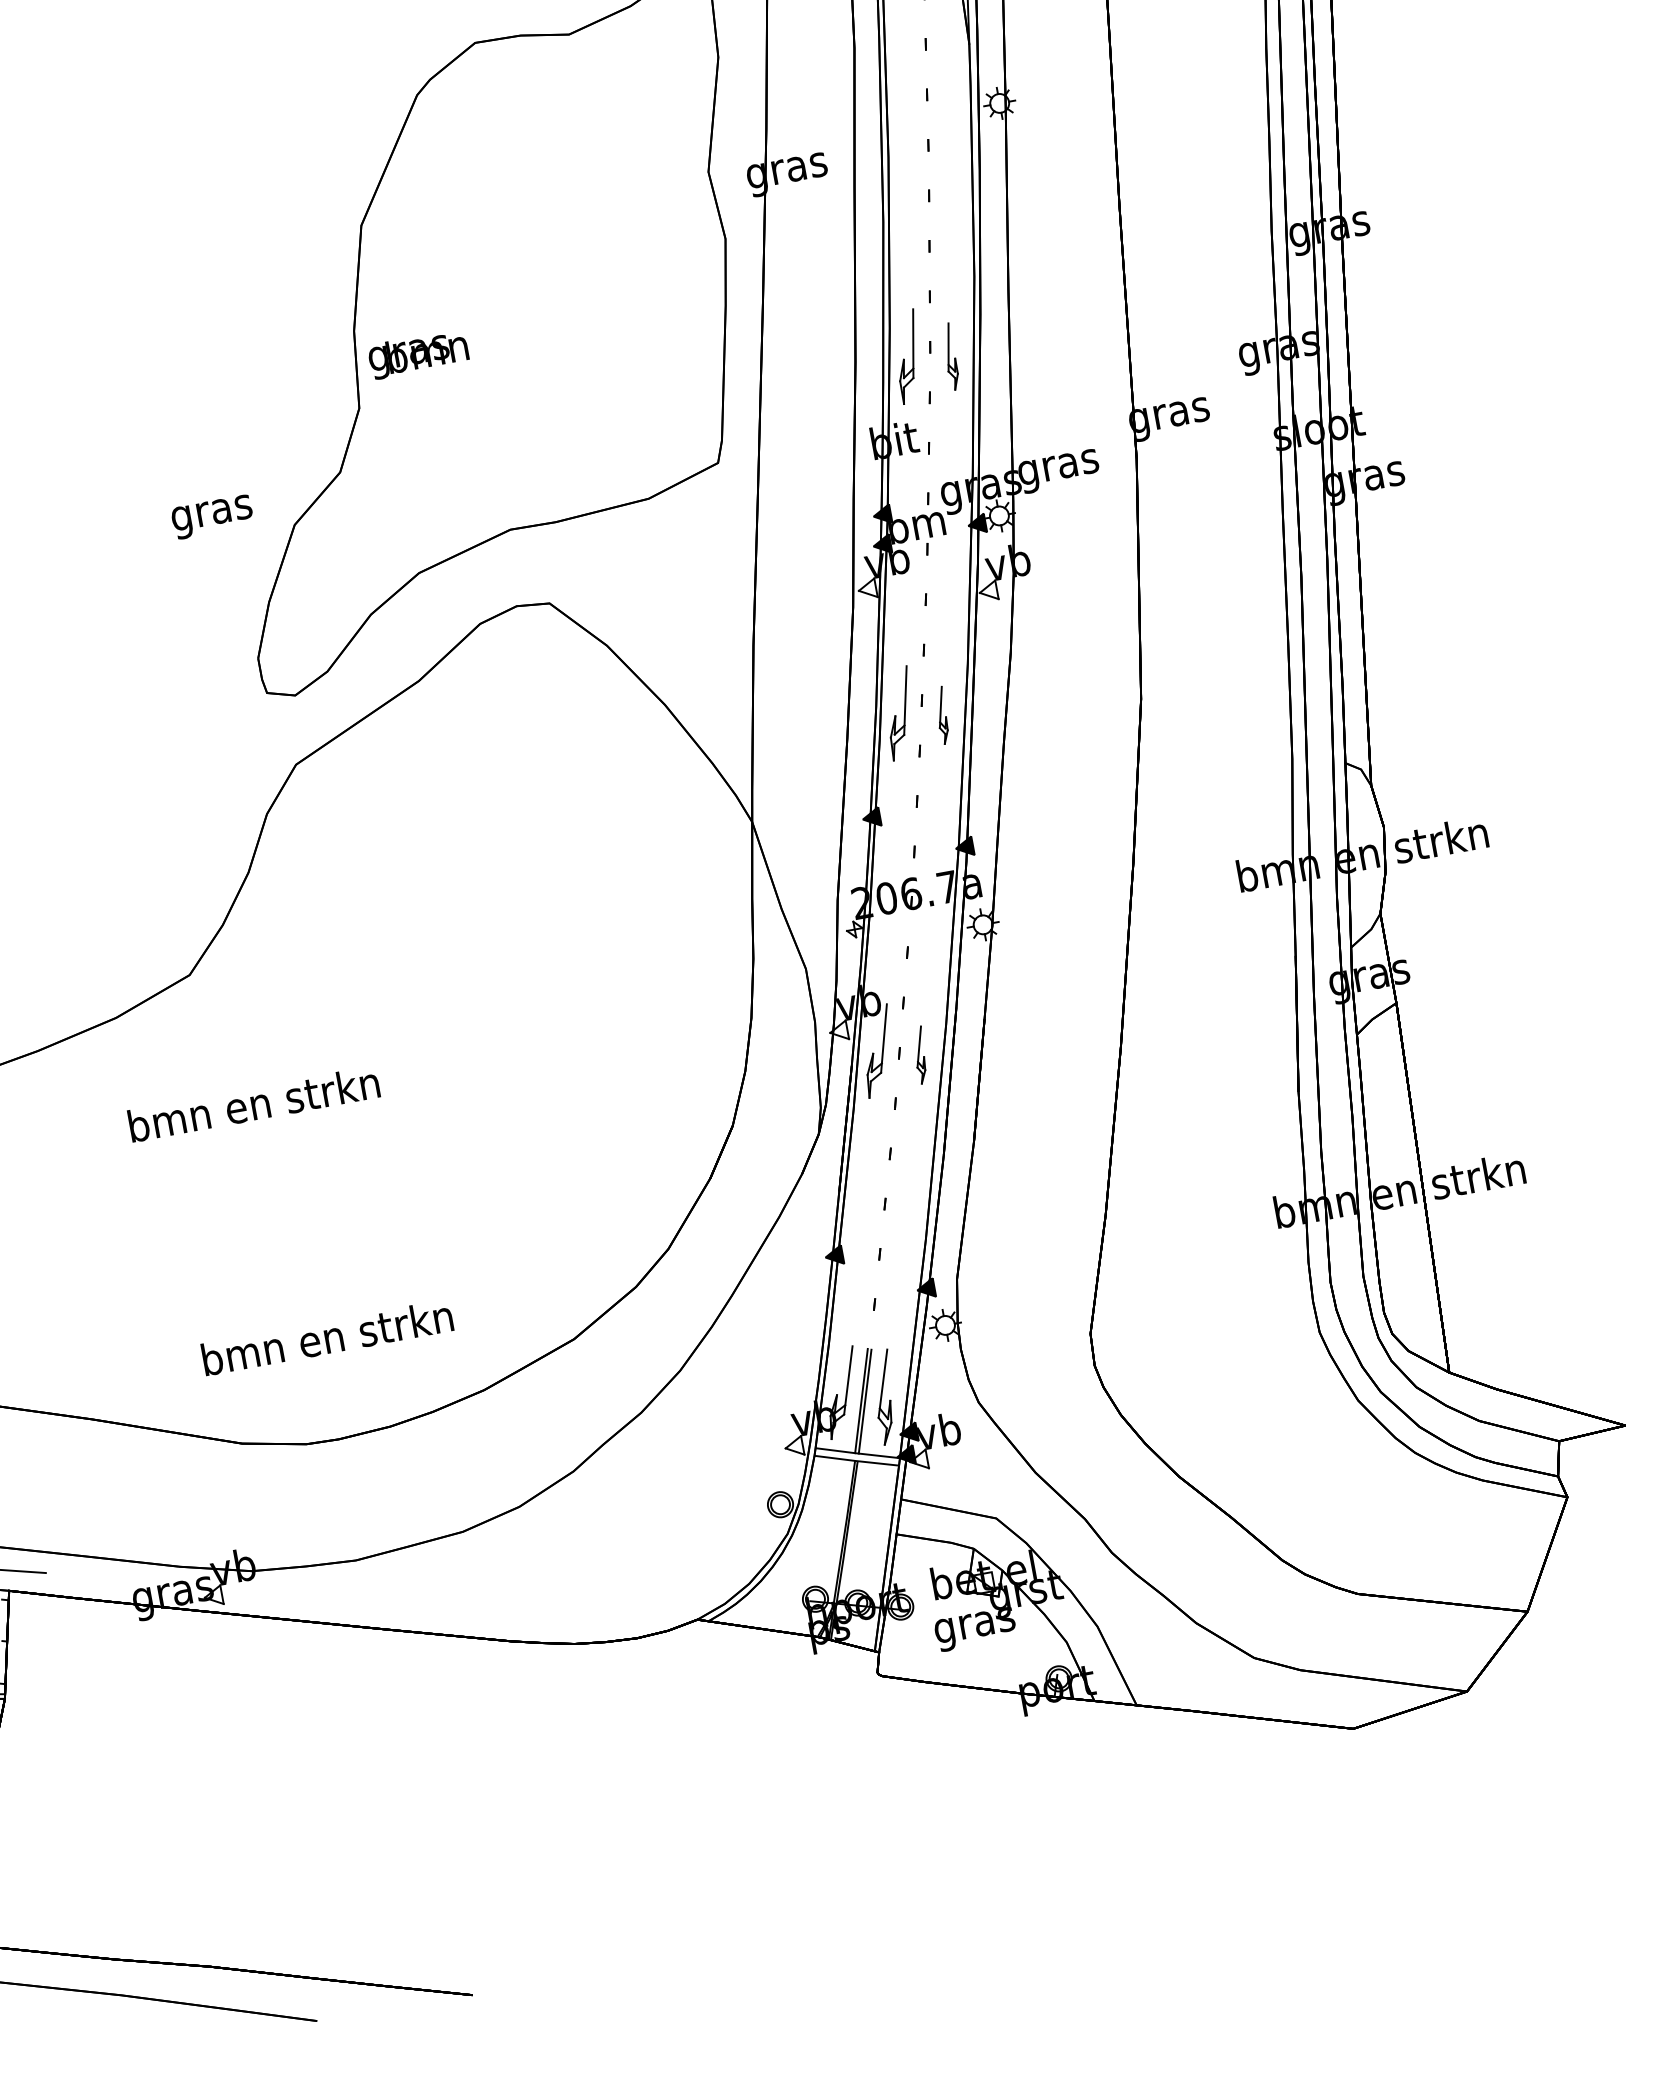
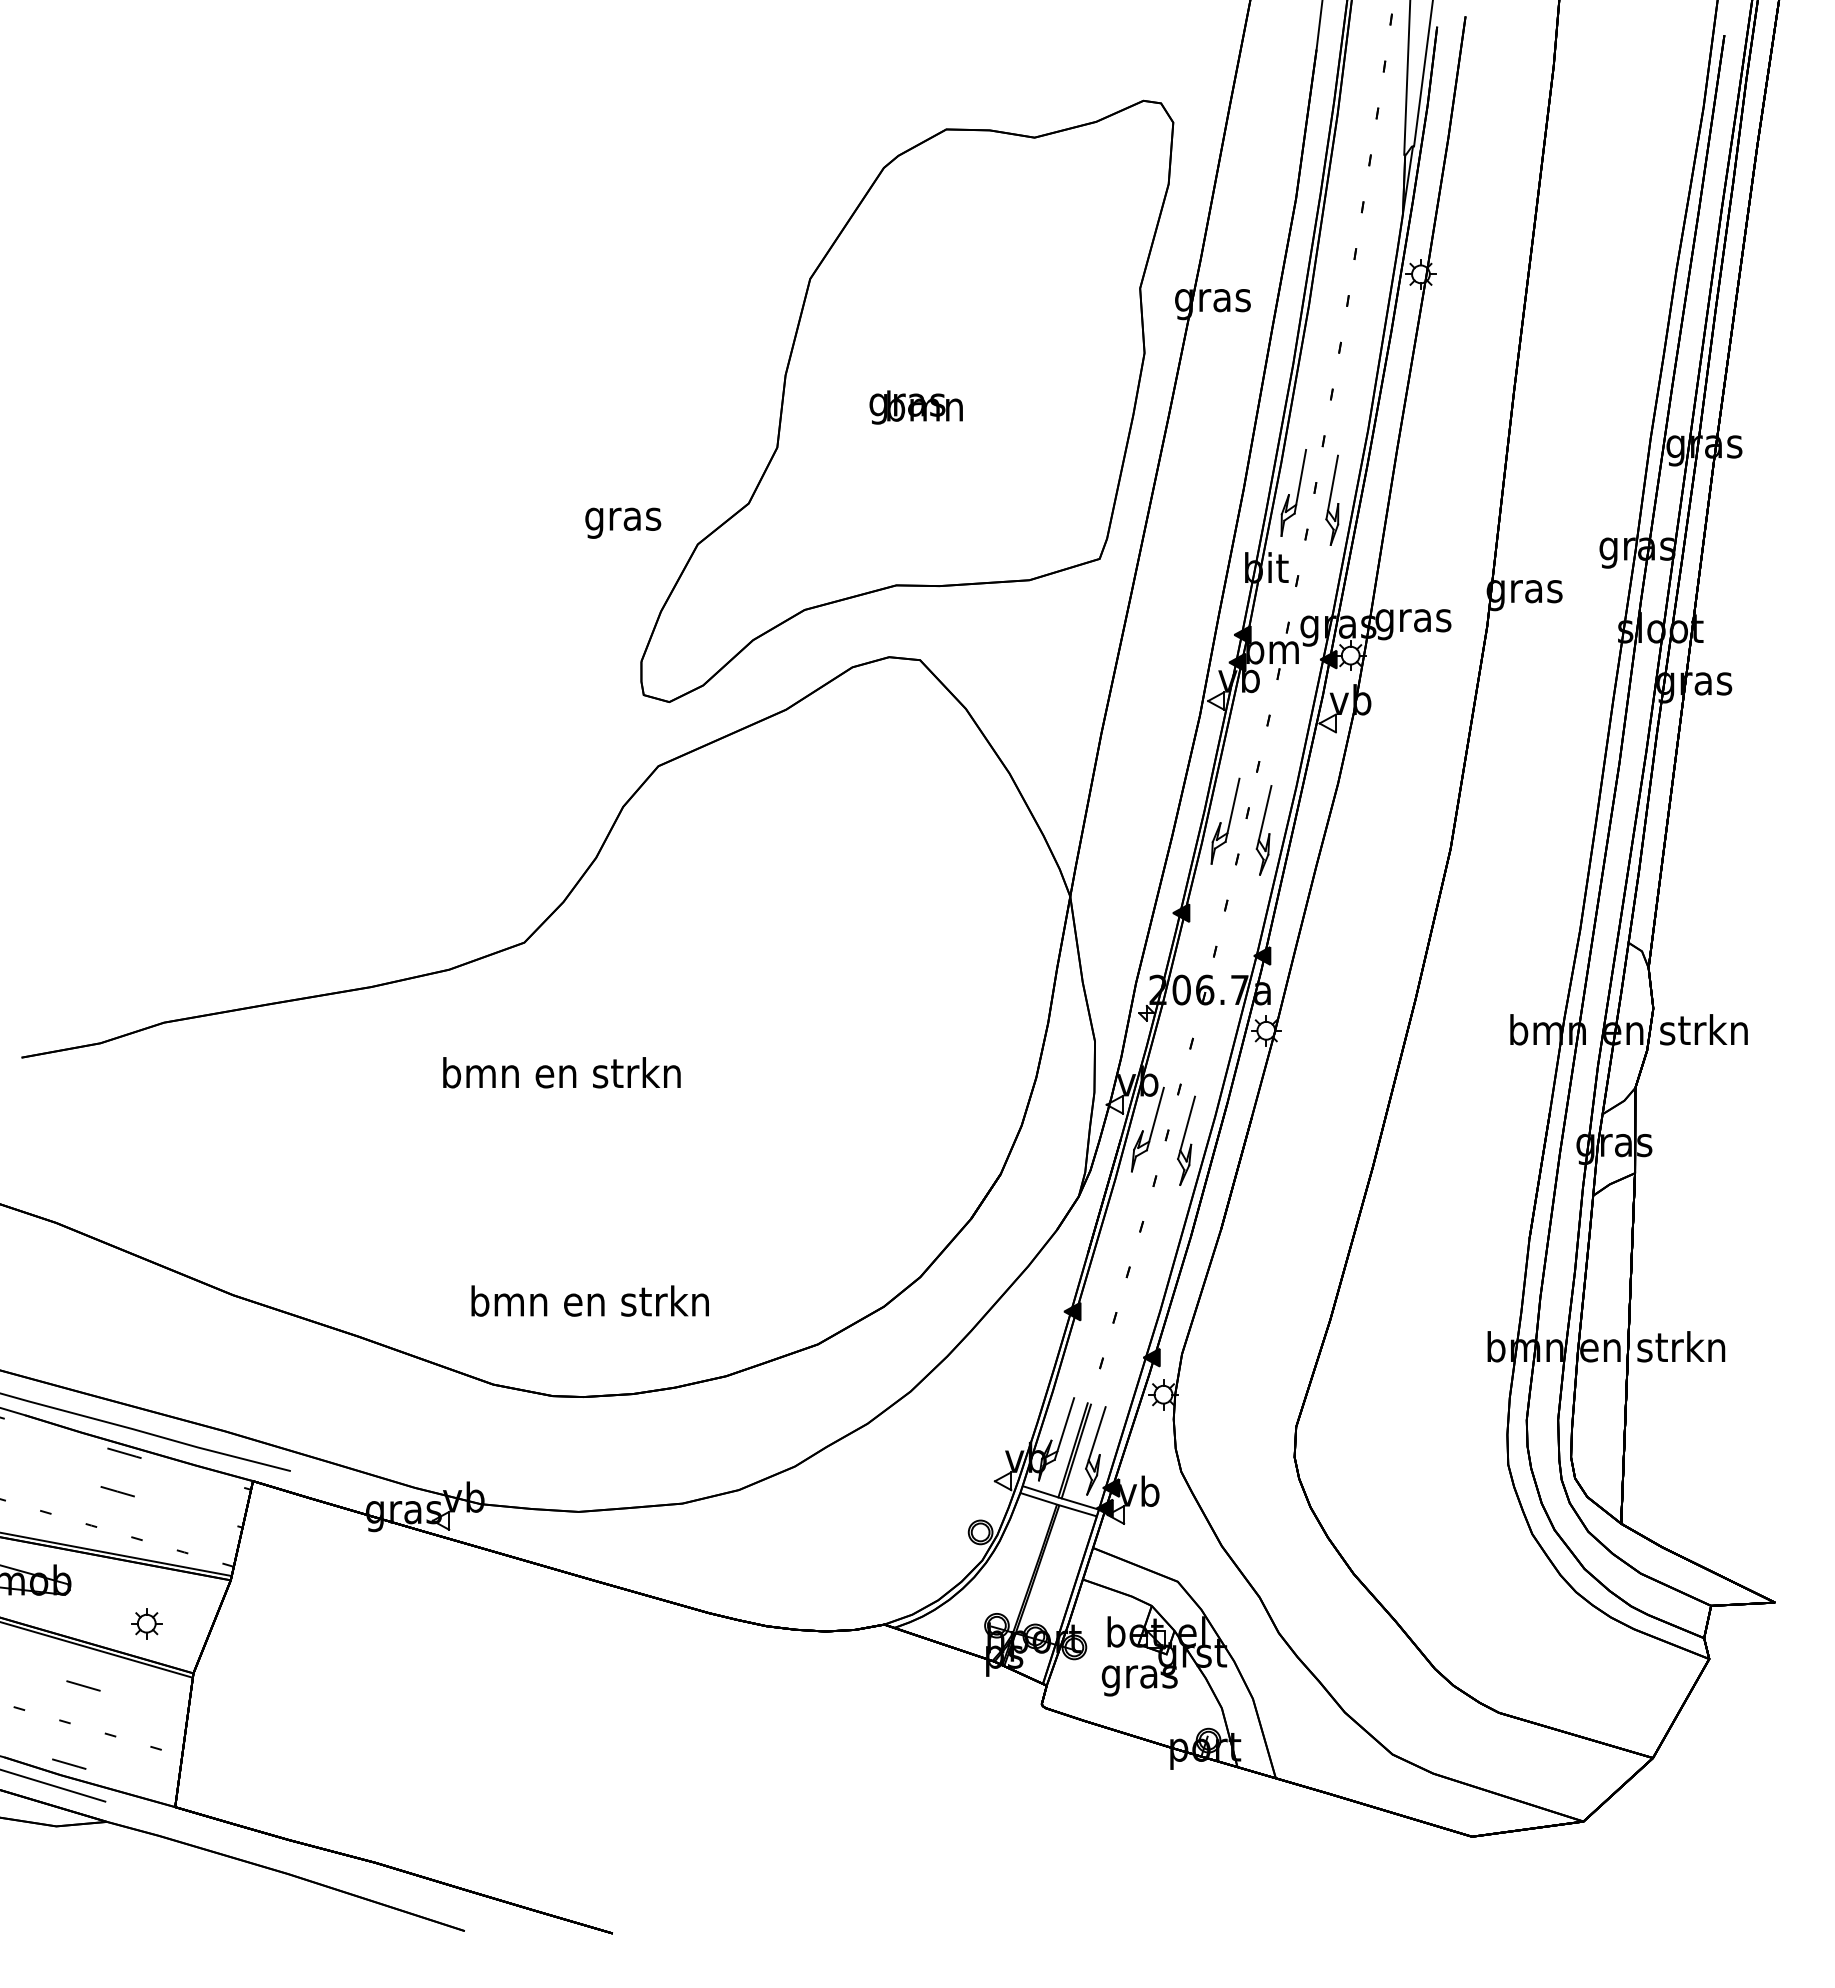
text: (417, 354) -> (915, 407), moved
part: (950, 356) -> (1332, 499), size x1.43
part: (941, 715) -> (1263, 830), size x1.67
part: (920, 1054) -> (1186, 1140), size x1.67

